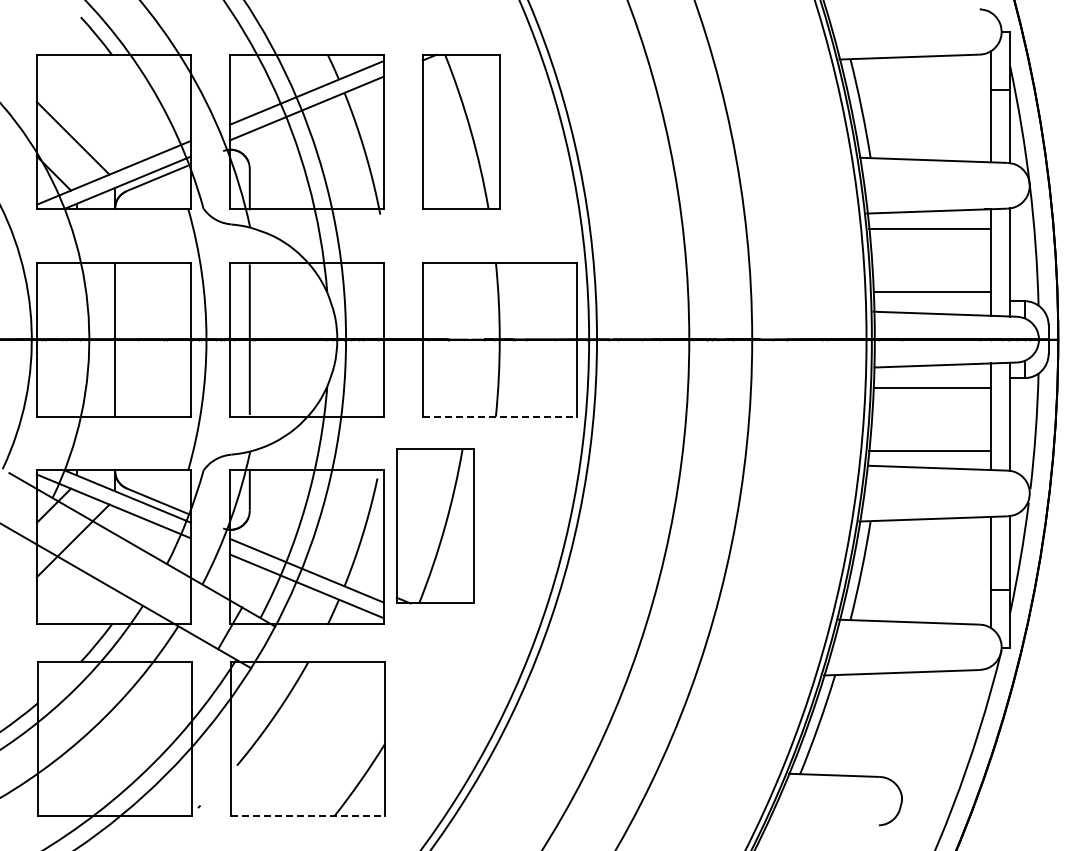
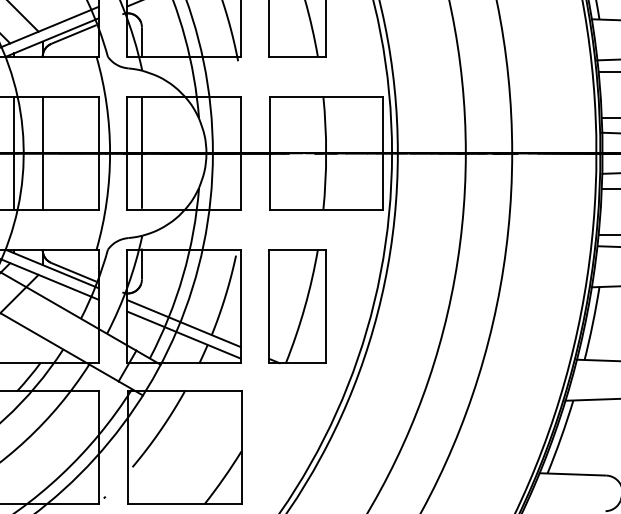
line: (76, 339) -> (14, 153), added
line: (499, 416) -> (325, 209), dashed -> solid
part: (434, 526) -> (297, 306), moved
line: (307, 816) -> (184, 504), dashed -> solid

